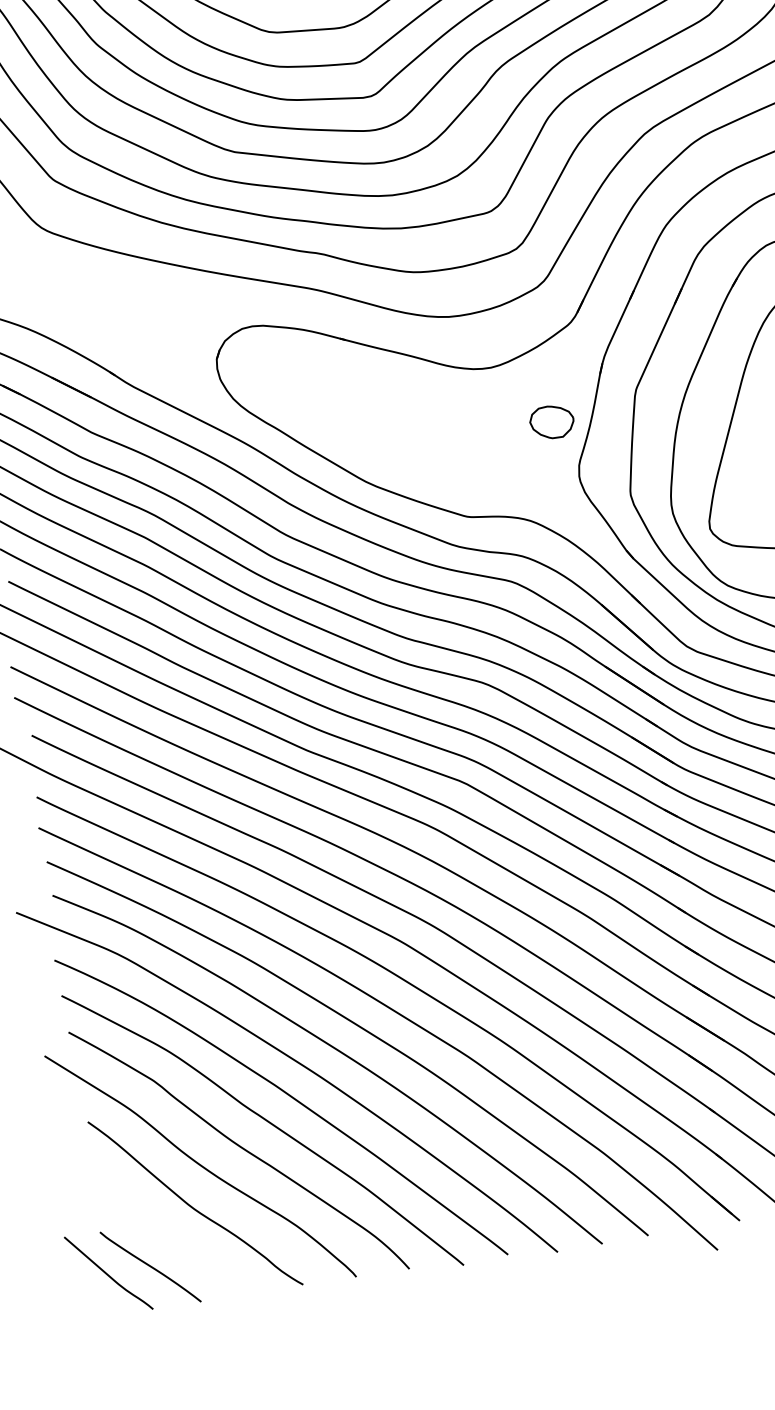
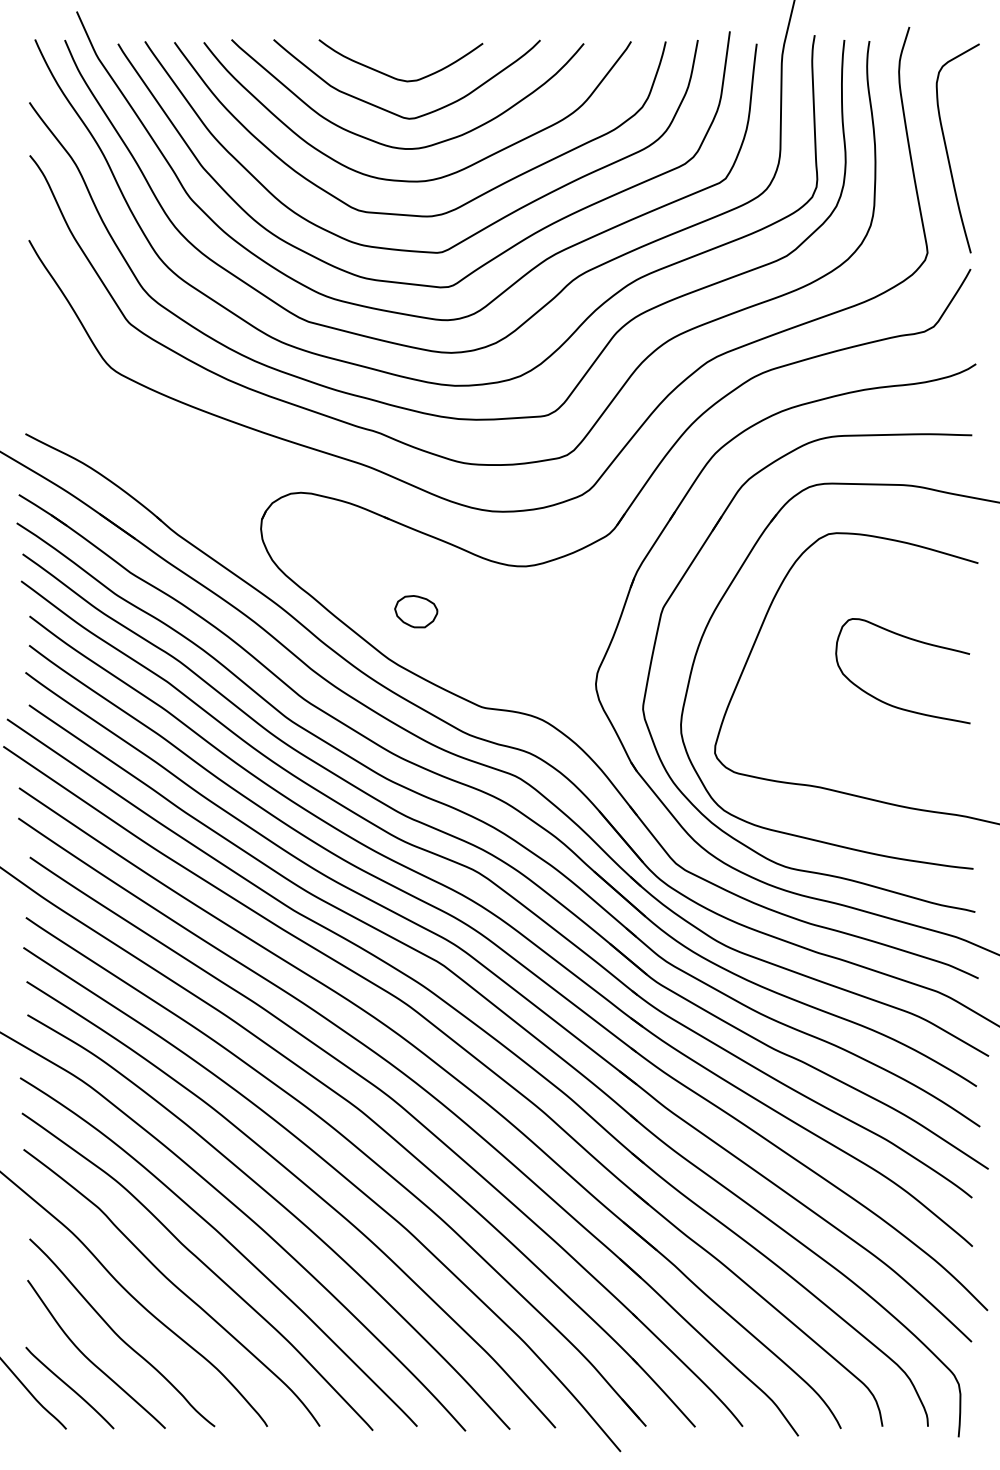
part: (552, 421) -> (416, 611), moved
curve: (167, 1235) -> (90, 1359), added

